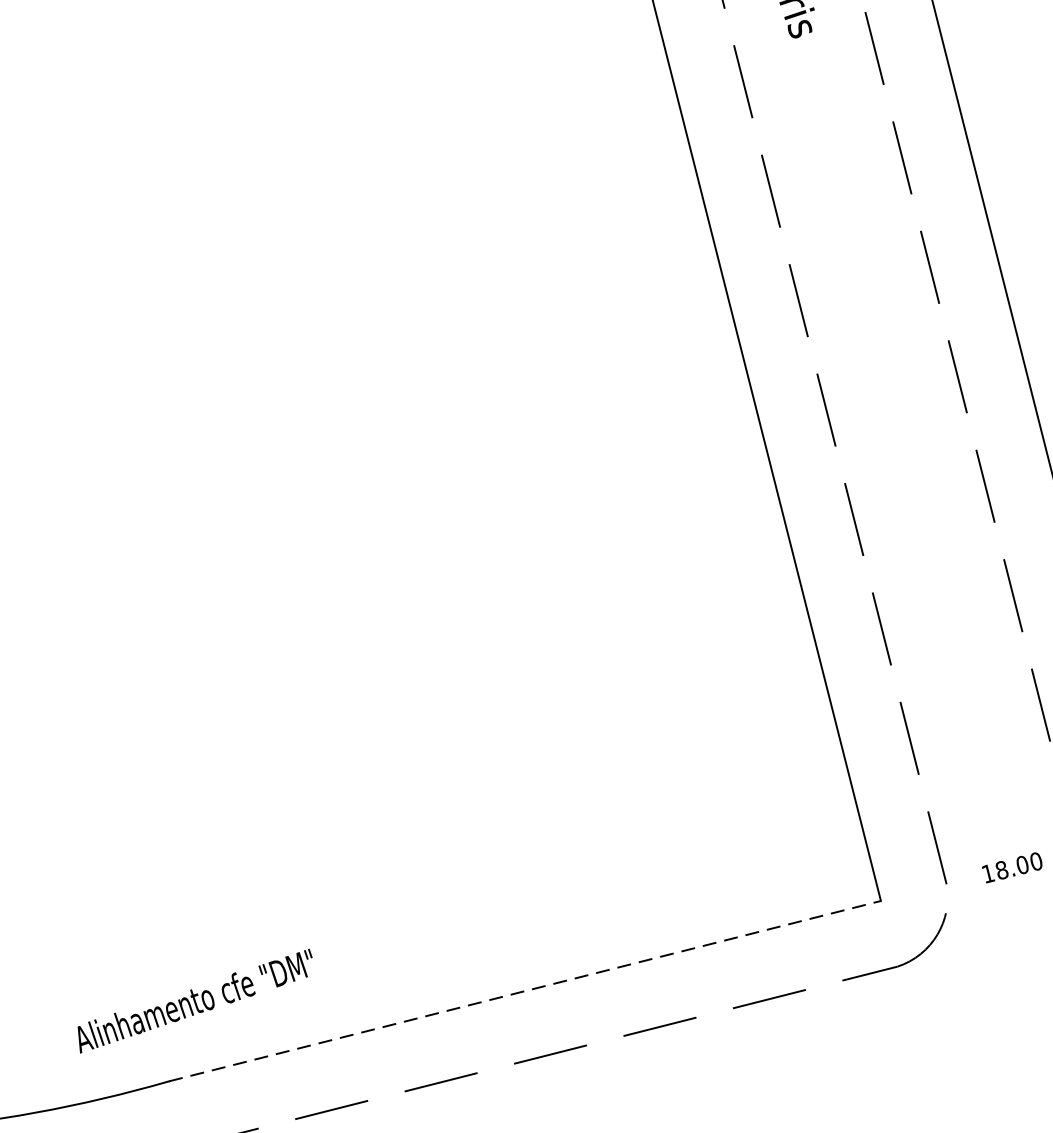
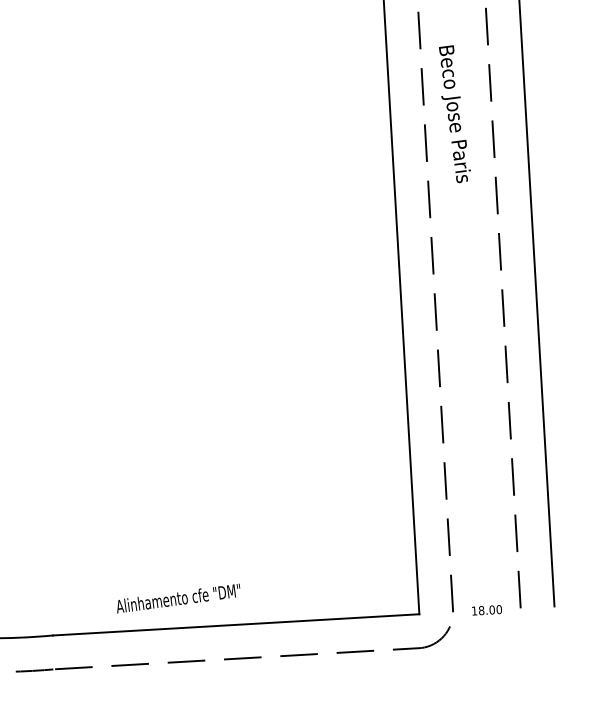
line: (525, 990) -> (236, 624), dashed -> solid
text: (195, 1000) -> (178, 598), moved

